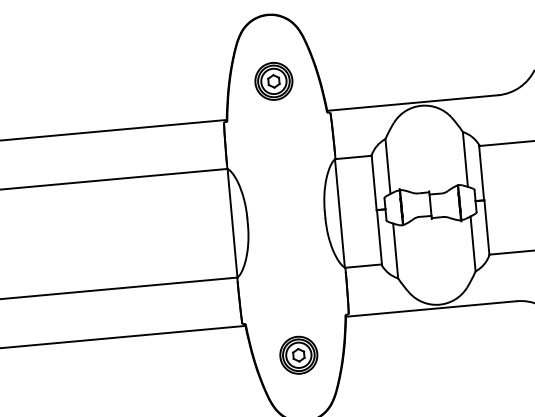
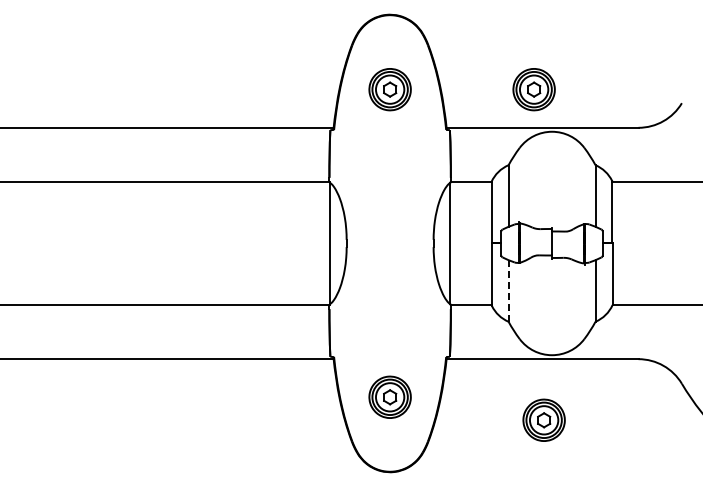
part: (401, 69) -> (533, 89), added
line: (395, 250) -> (508, 290), solid -> dashed
part: (437, 362) -> (543, 419), added

